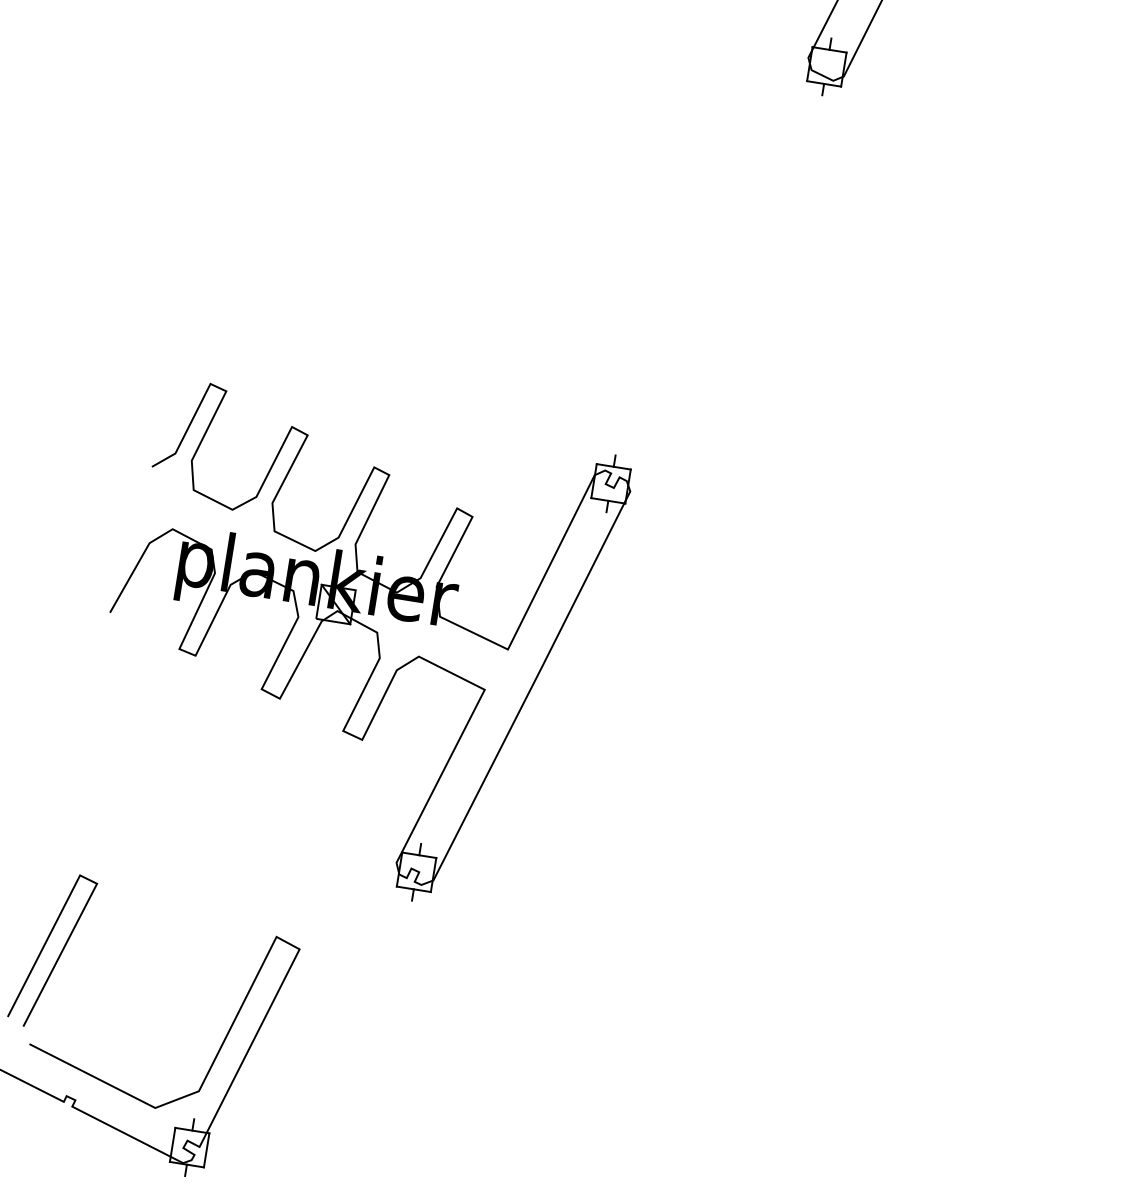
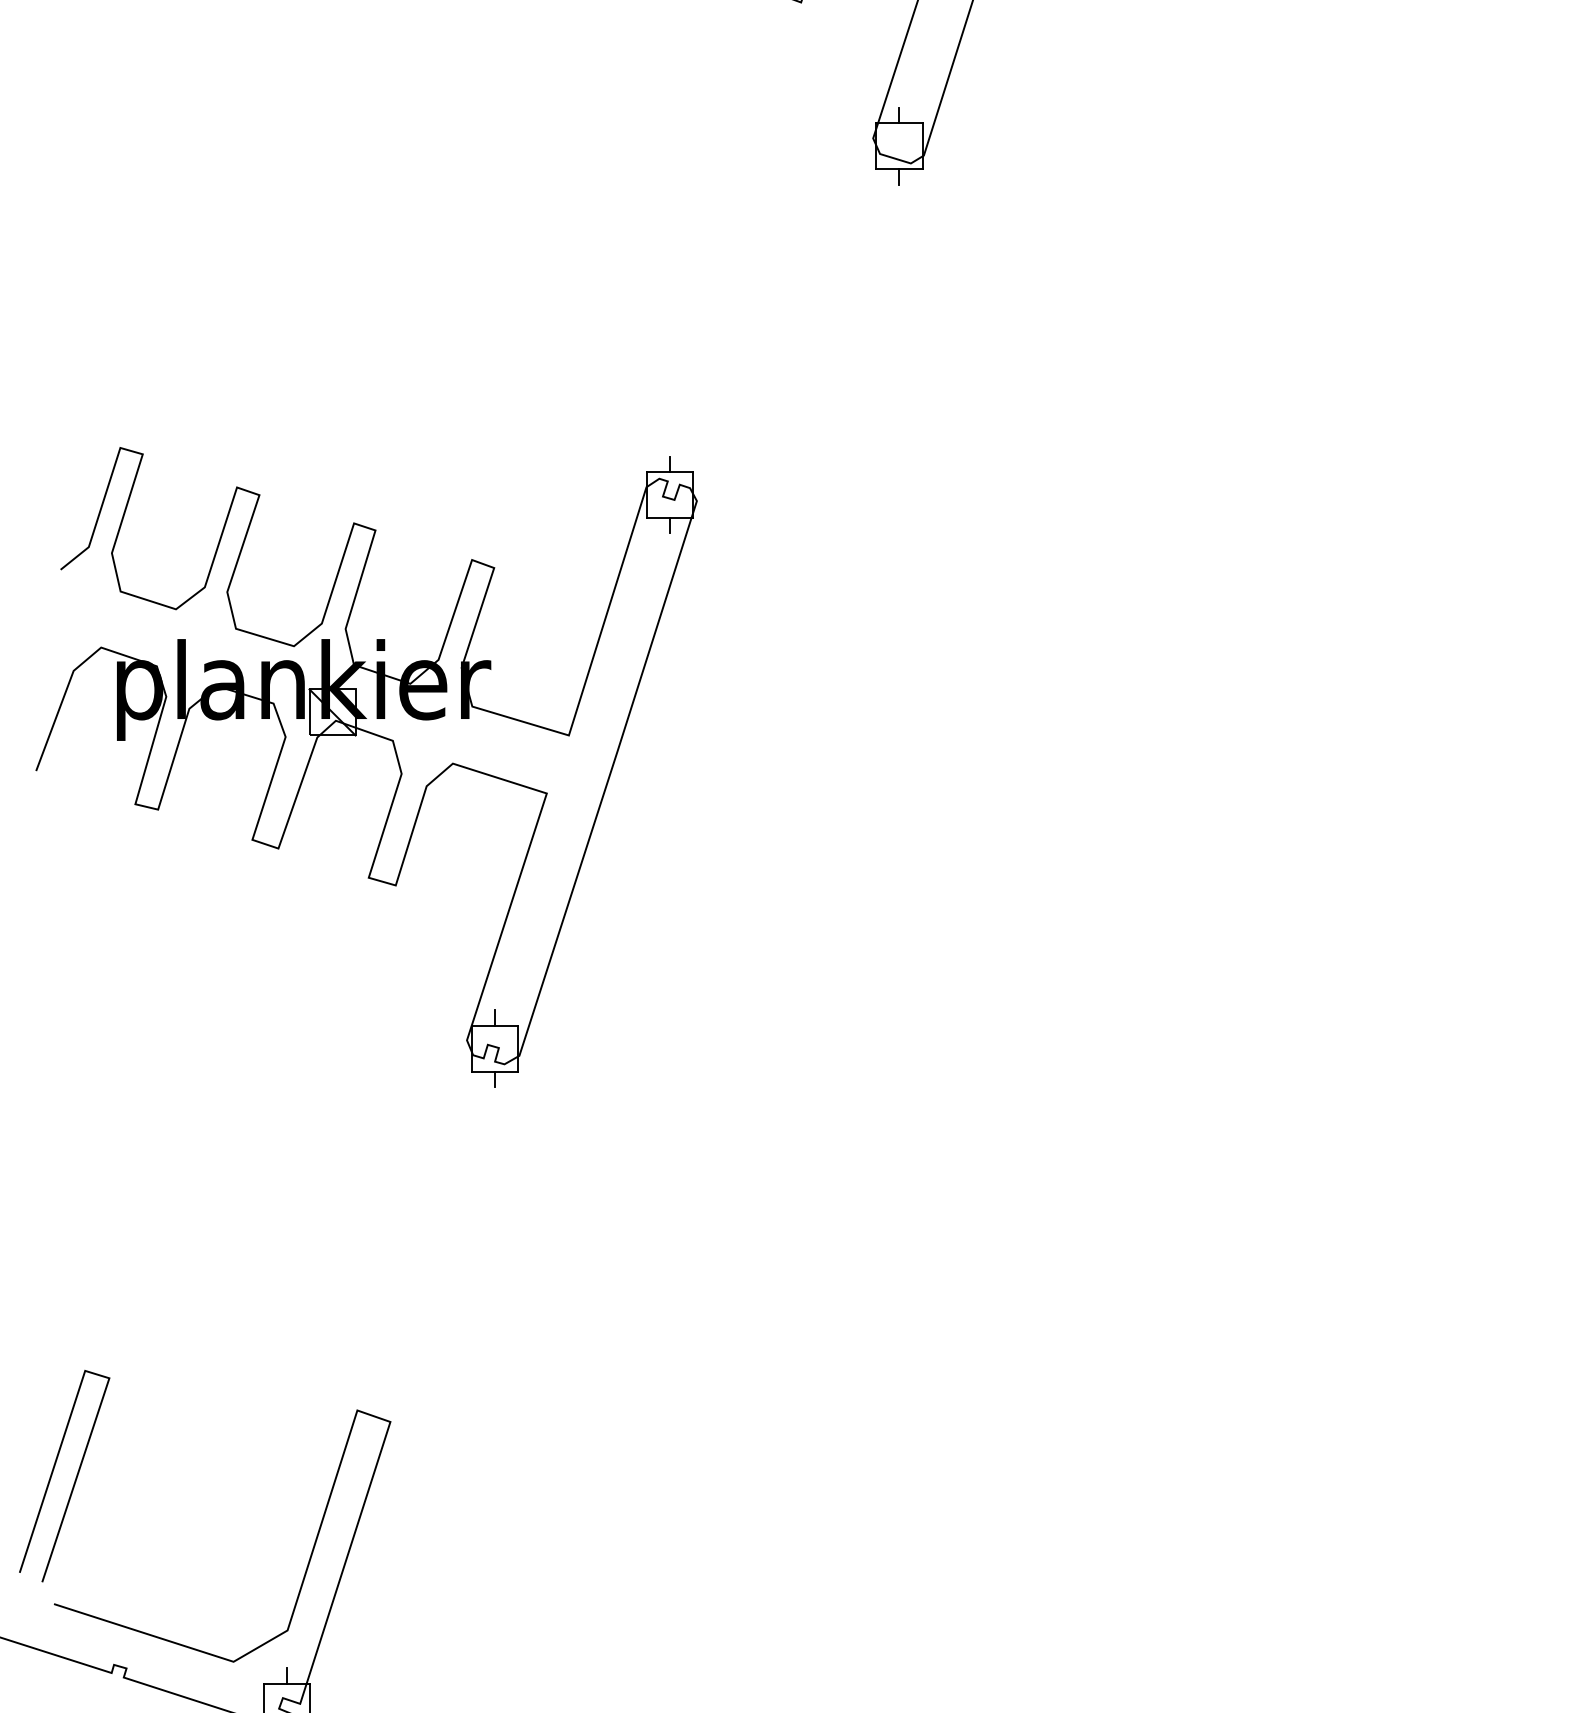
part: (377, 646) -> (396, 759), moved

